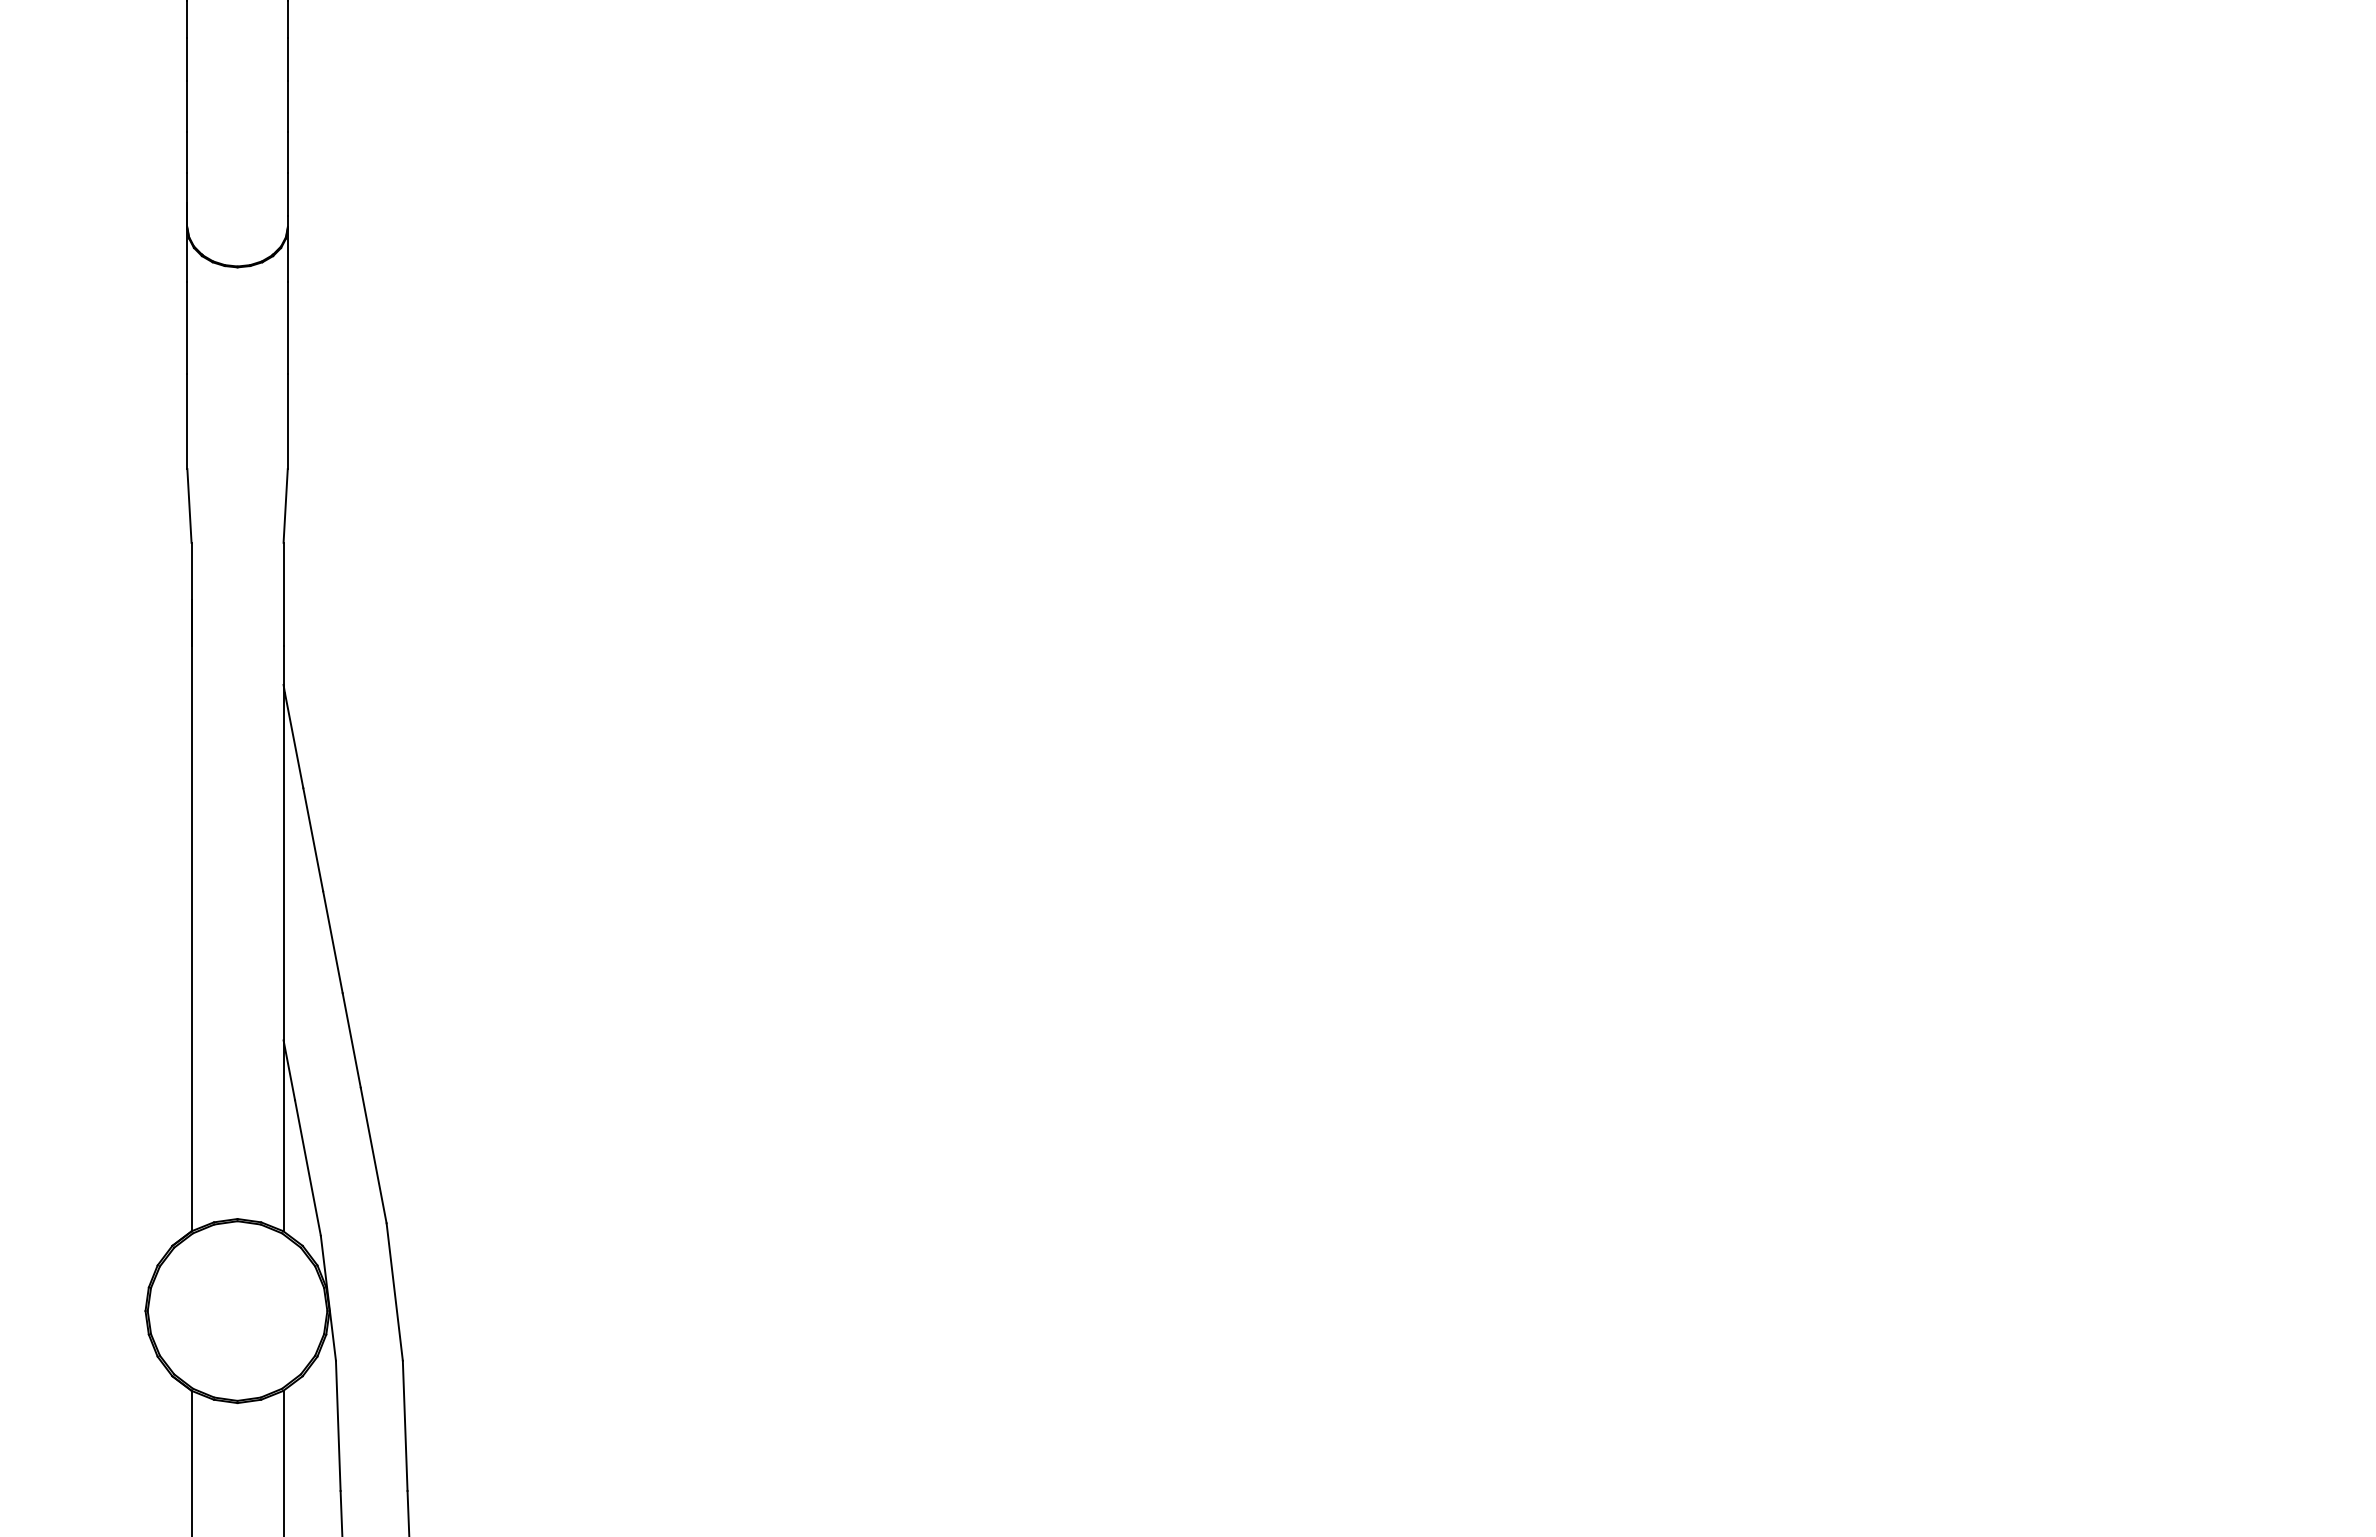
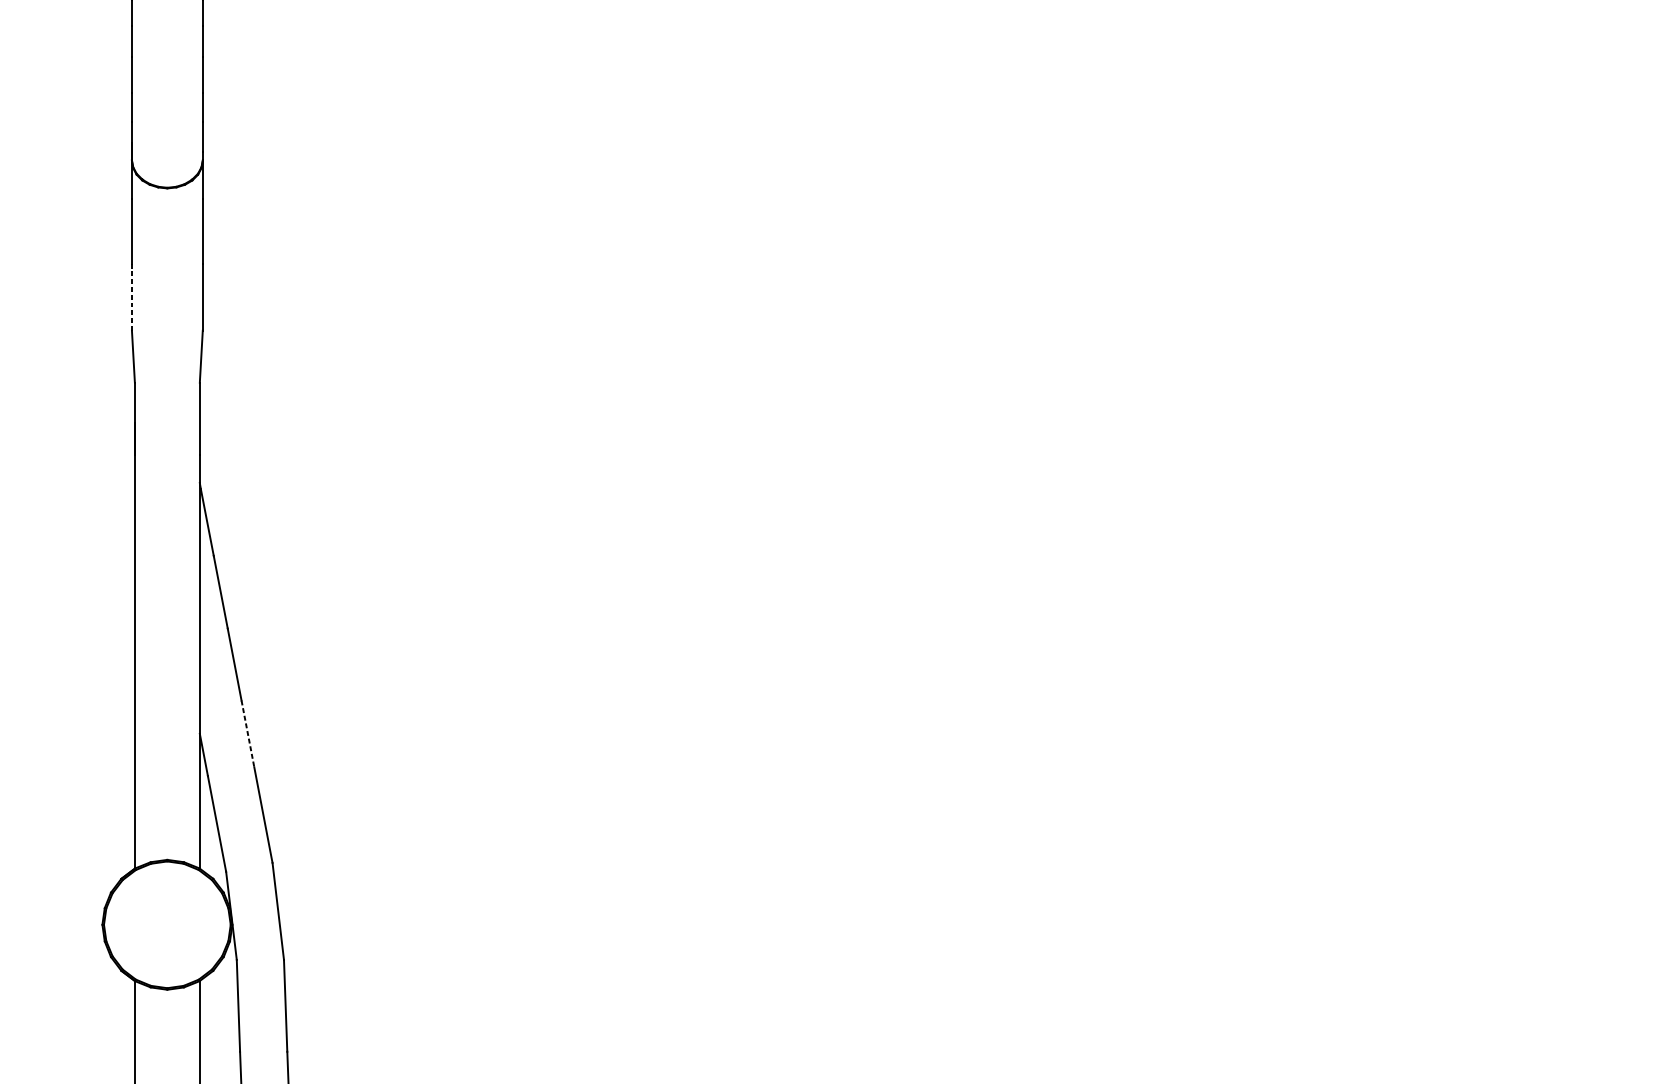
line: (187, 421) -> (132, 297), solid -> dashed
line: (351, 1040) -> (247, 733), solid -> dashed

